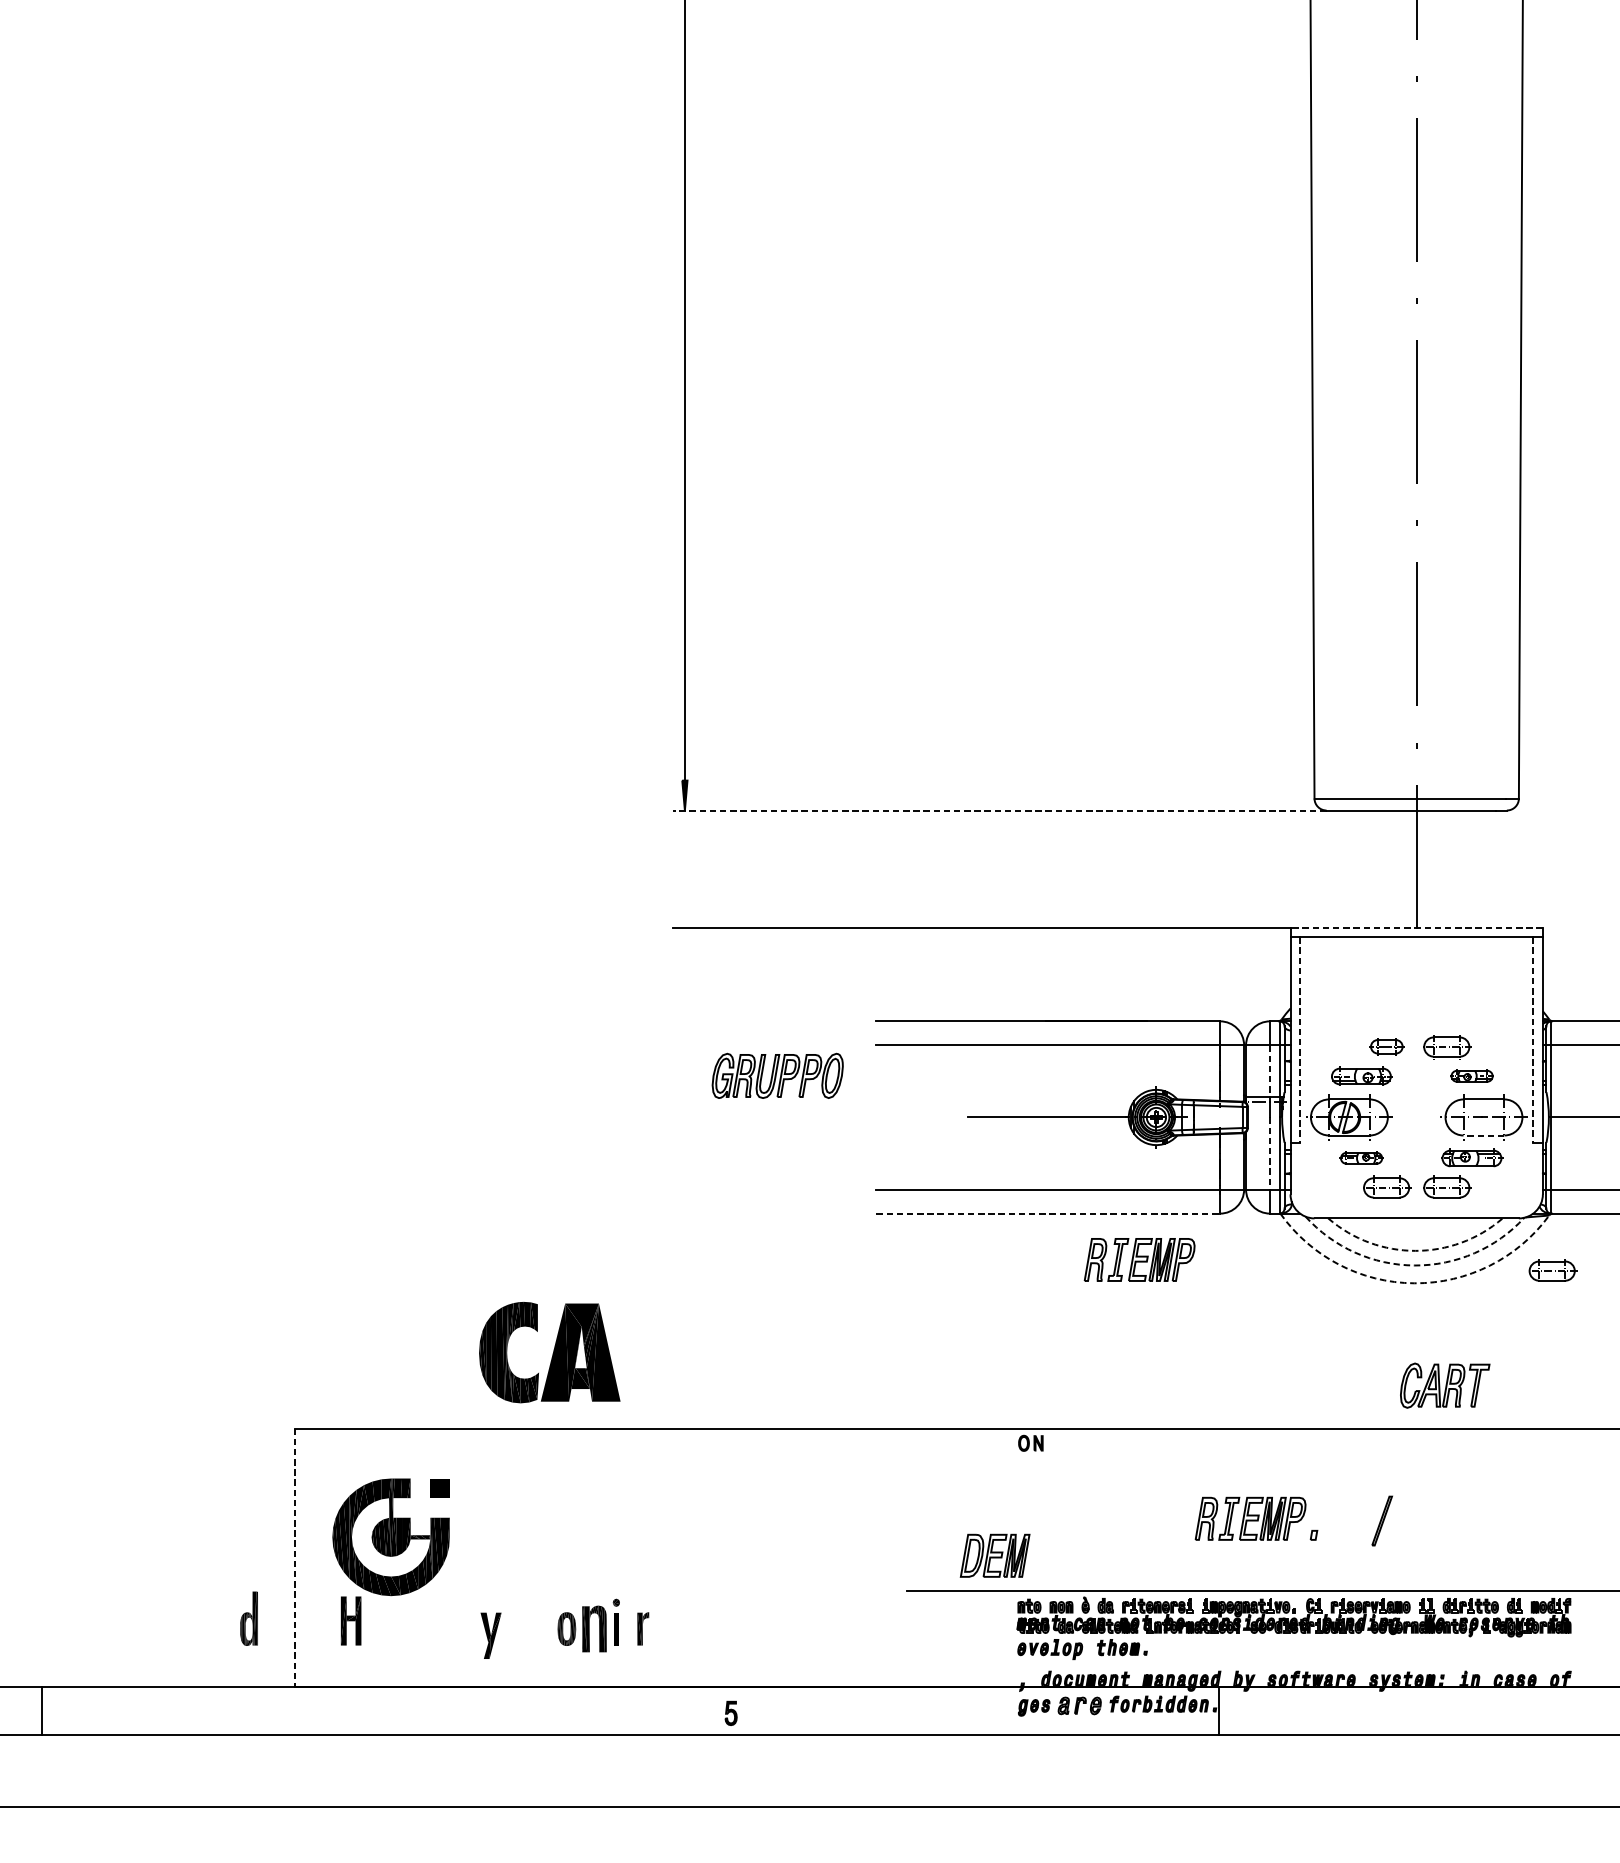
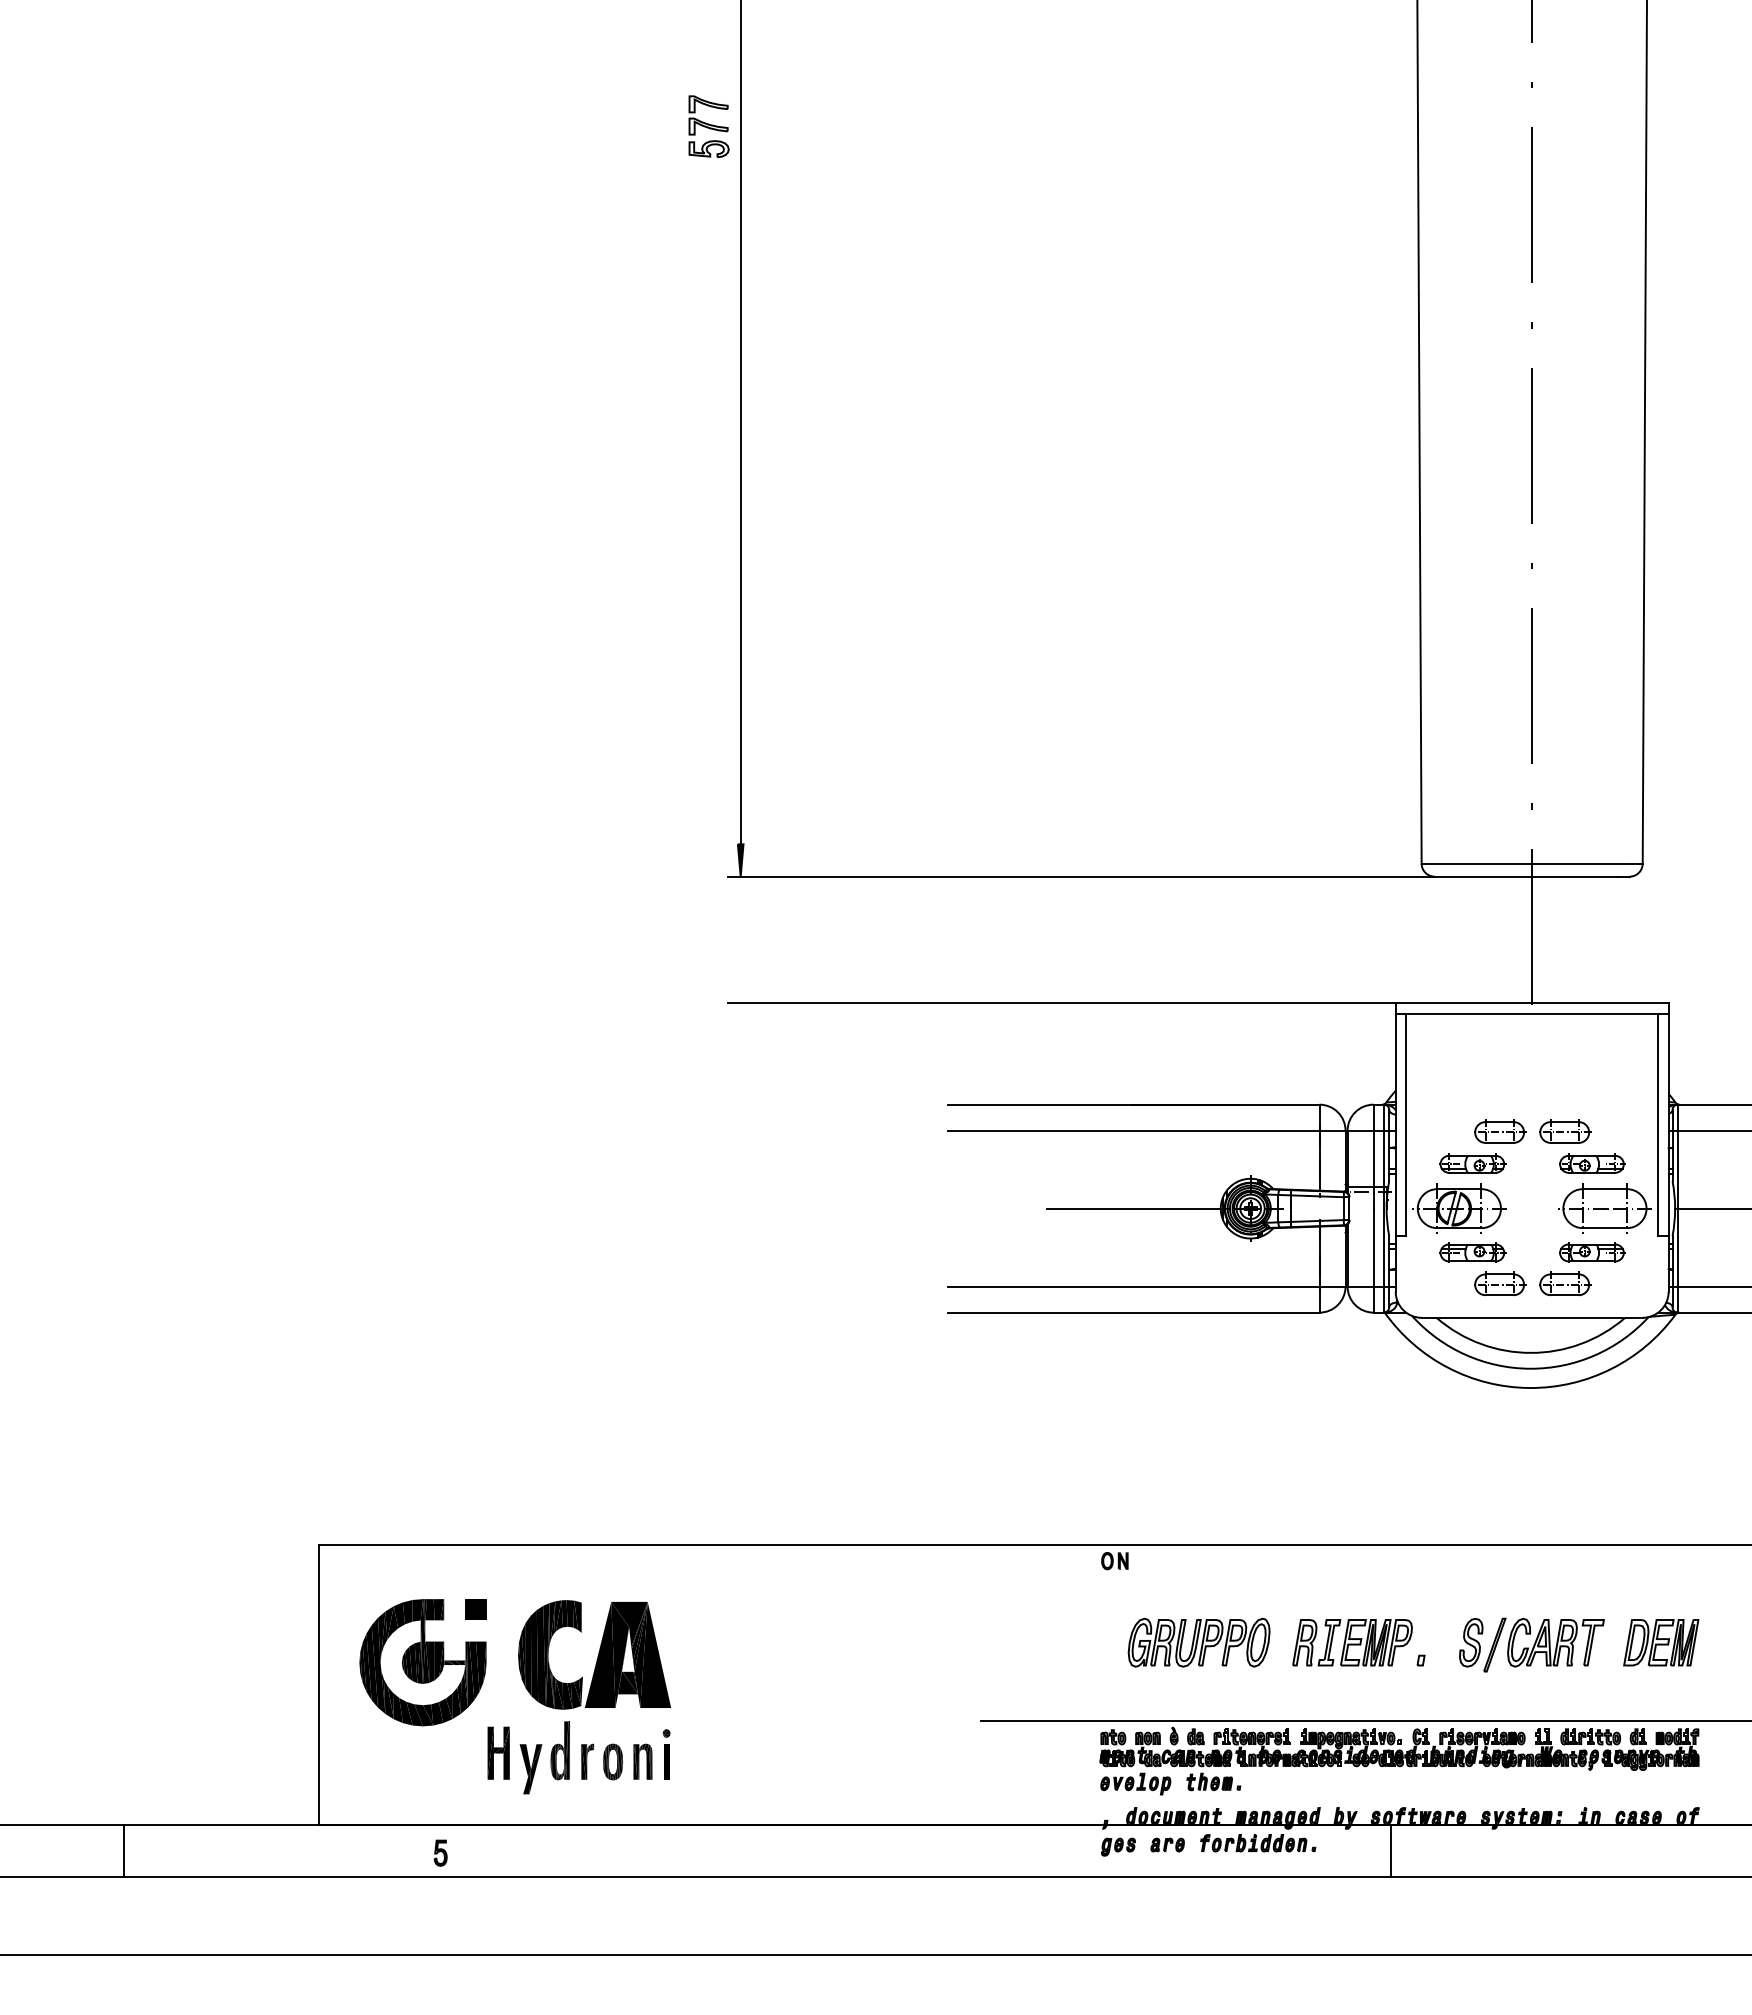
part: (655, 116) -> (708, 126), added
line: (999, 810) -> (1080, 876), dashed -> solid
line: (1416, 927) -> (1531, 1003), dashed -> solid
line: (1300, 1040) -> (1406, 1125), dashed -> solid
line: (1533, 1040) -> (1658, 1125), dashed -> solid
part: (1387, 1046) -> (1500, 1131), size x1.43
line: (1269, 1071) -> (1373, 1158), dashed -> solid
part: (777, 1075) -> (1198, 1642), moved
part: (1472, 1075) -> (1592, 1163), size x1.43
line: (1483, 1135) -> (1604, 1228), dashed -> solid
line: (1269, 1153) -> (1373, 1247), dashed -> solid
part: (1361, 1158) -> (1472, 1252), size x1.43
line: (1048, 1213) -> (1133, 1312), dashed -> solid
arc: (1415, 1250) -> (1530, 1352), dashed -> solid
part: (1139, 1259) -> (1232, 1362), removed
arc: (1415, 1265) -> (1530, 1368), dashed -> solid
part: (1552, 1269) -> (1679, 1373), removed
arc: (1414, 1283) -> (1529, 1388), dashed -> solid
part: (549, 1352) -> (594, 1654), moved
part: (1444, 1385) -> (1555, 1642), moved
part: (1360, 1518) -> (1471, 1642), added
part: (995, 1555) -> (1661, 1642), moved
line: (294, 1557) -> (318, 1684), dashed -> solid
part: (248, 1618) -> (559, 1750), moved
part: (350, 1620) -> (498, 1752), moved
part: (594, 1628) -> (642, 1761), size x0.71
part: (643, 1628) -> (587, 1761), moved
part: (1079, 1705) -> (1167, 1844), size x0.71
line: (42, 1710) -> (123, 1850), moved
line: (1219, 1710) -> (1390, 1850), moved
part: (730, 1712) -> (440, 1852), moved

